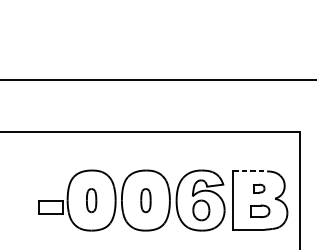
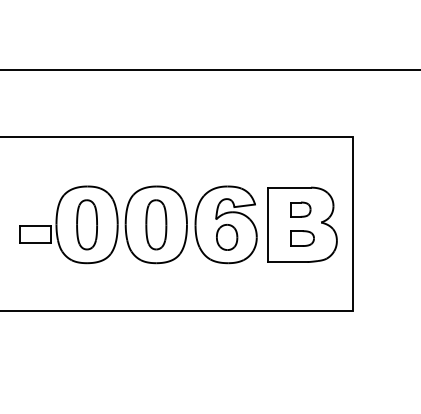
line: (250, 171) -> (289, 187), dashed -> solid
part: (258, 188) -> (300, 209), size x1.43
part: (91, 200) -> (86, 224), size x1.67
part: (146, 200) -> (156, 224), size x1.67

